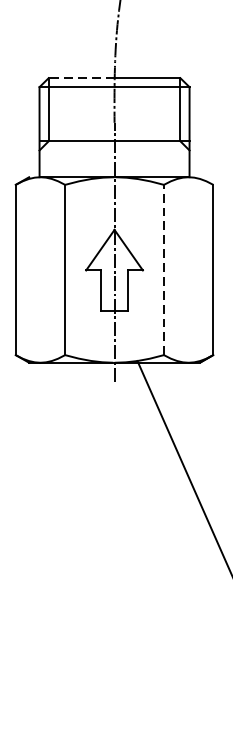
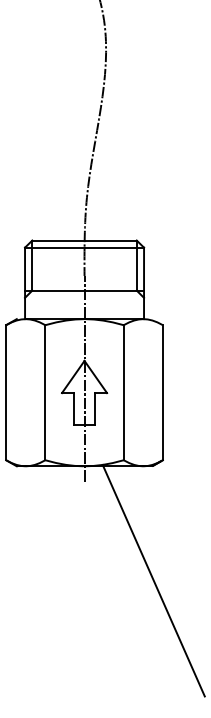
line: (80, 78) -> (57, 240), dashed -> solid
line: (163, 269) -> (123, 392), dashed -> solid

